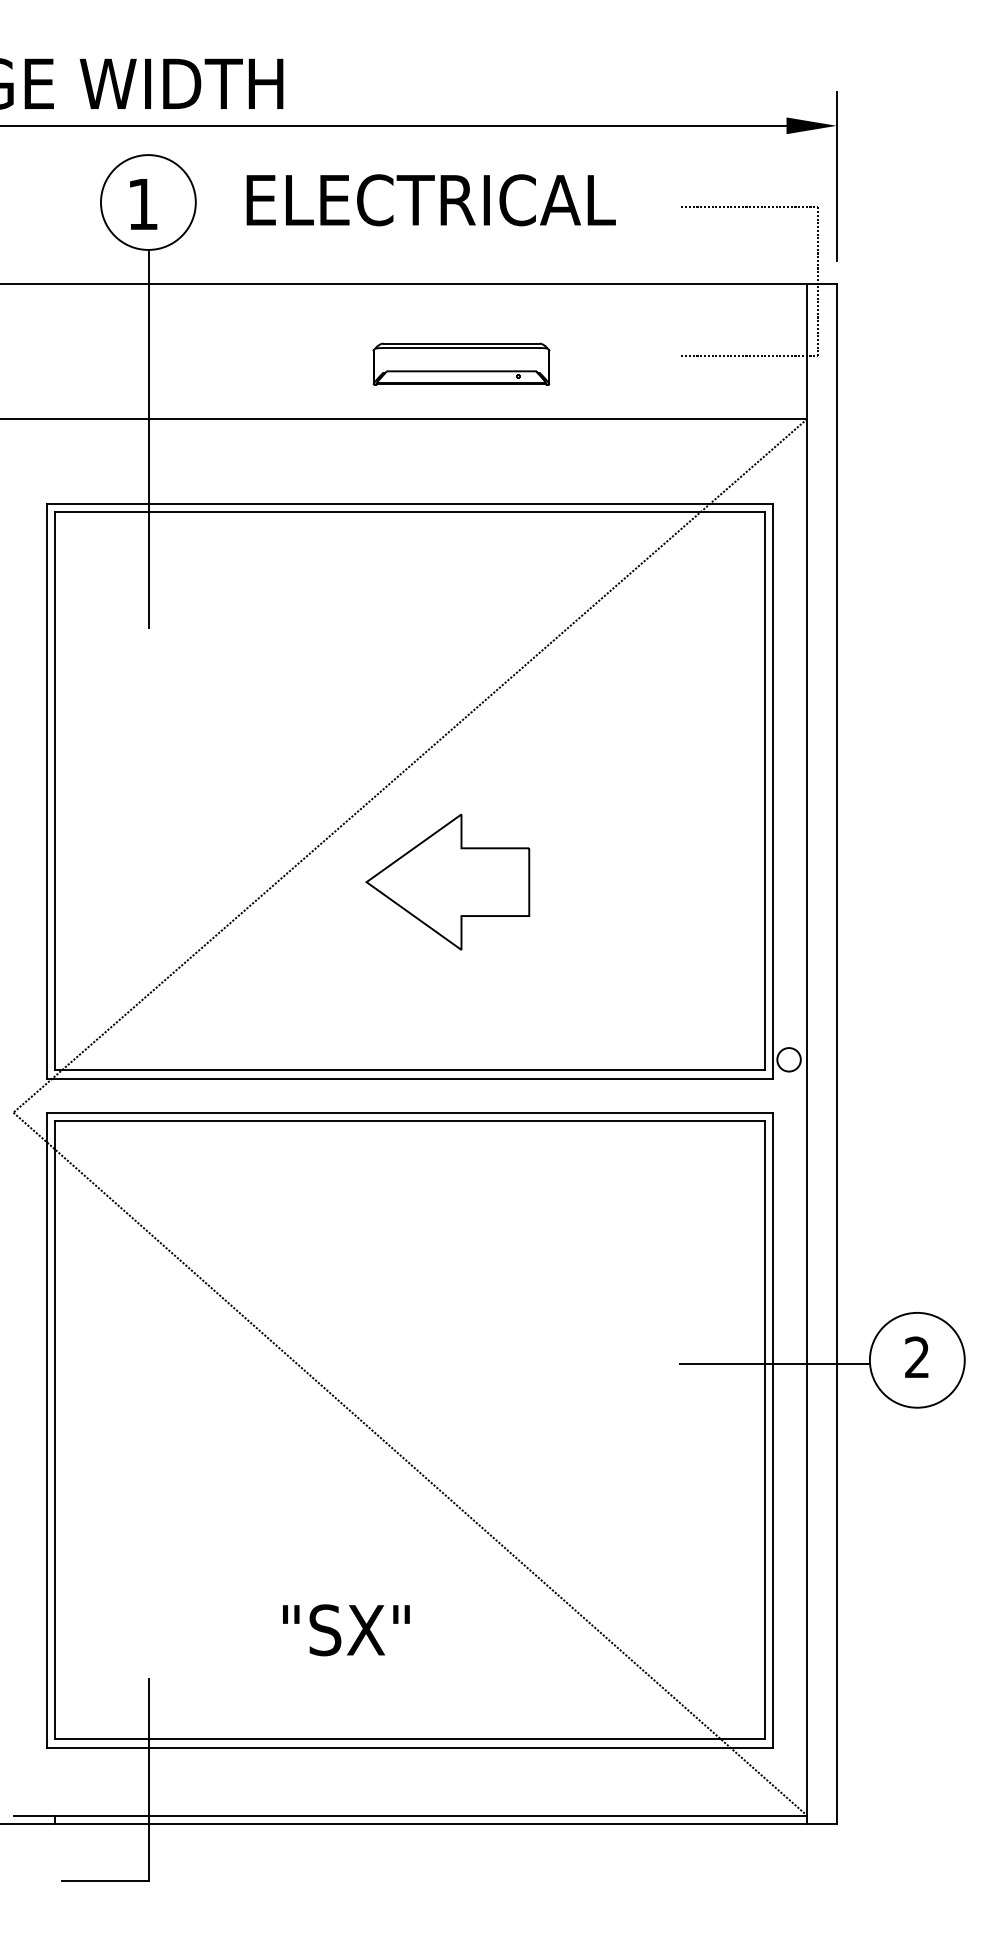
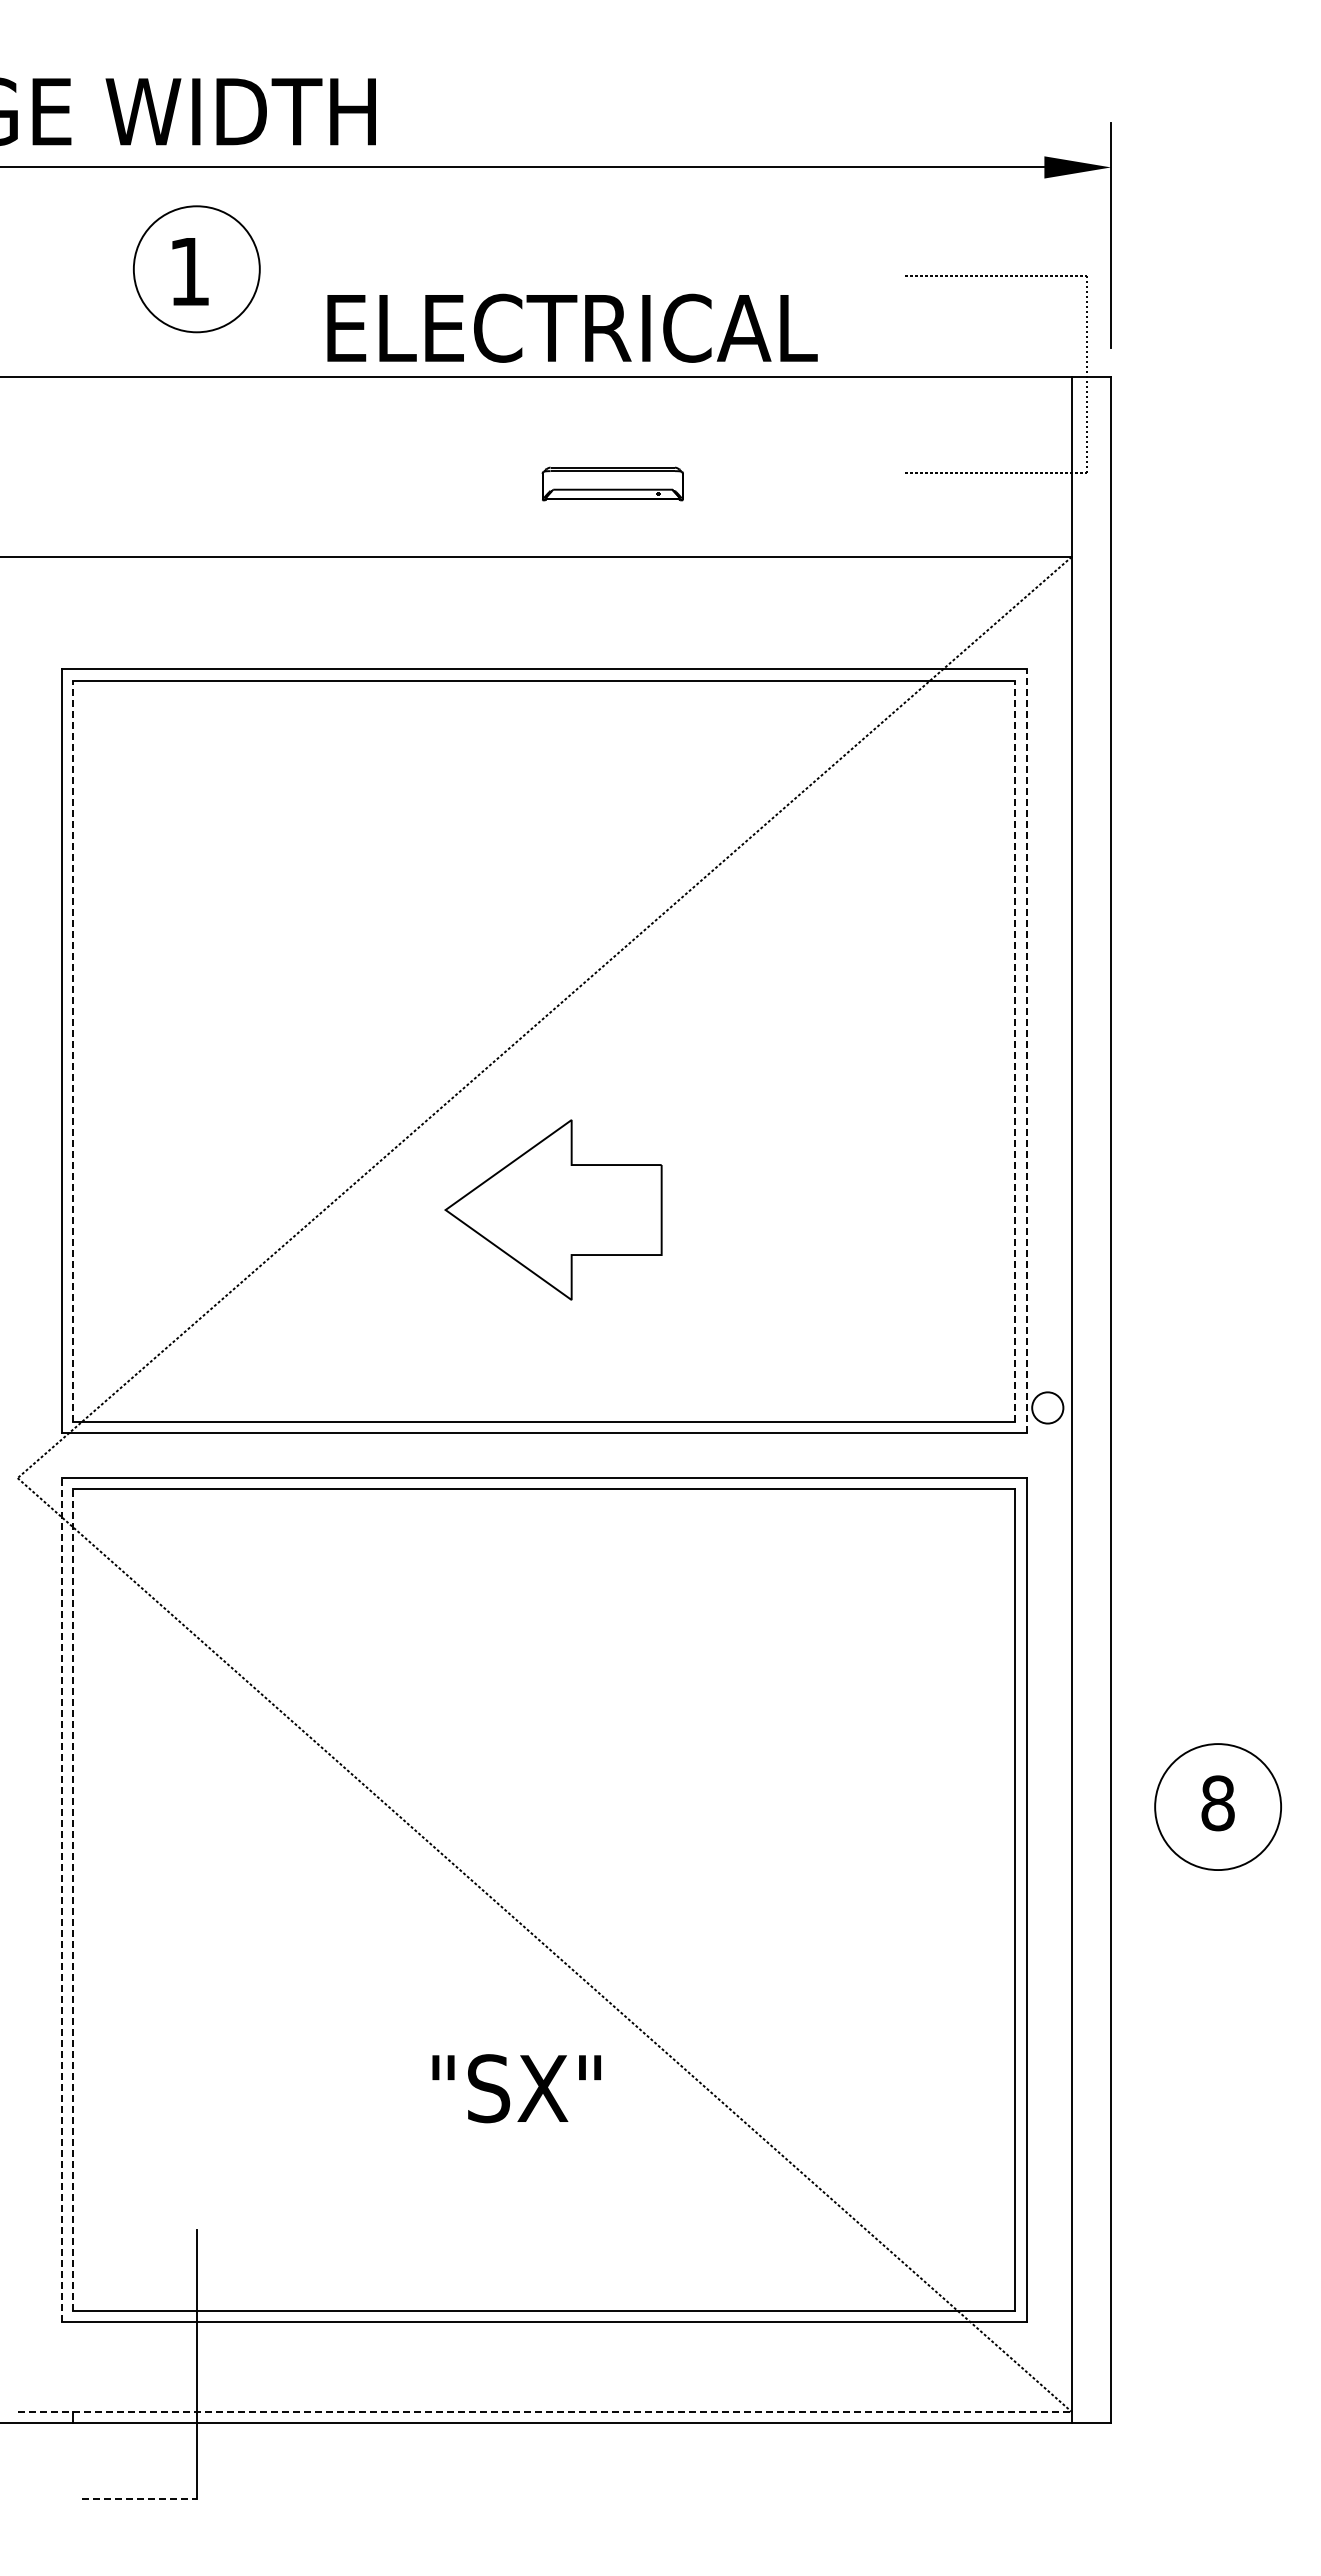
text: (431, 199) -> (572, 327), moved
part: (461, 363) -> (612, 483), size x0.6
line: (148, 439) -> (197, 583), removed
line: (55, 791) -> (73, 1051), solid -> dashed
line: (764, 791) -> (1015, 1051), solid -> dashed
line: (773, 791) -> (1026, 1051), solid -> dashed
part: (447, 881) -> (553, 1209), moved
text: (916, 1357) -> (1217, 1803), 2 -> 8
line: (774, 1363) -> (1028, 1811), removed
line: (47, 1430) -> (62, 1900), solid -> dashed
line: (55, 1430) -> (73, 1900), solid -> dashed
text: (346, 1630) -> (516, 2088), moved
line: (410, 1815) -> (545, 2411), solid -> dashed
line: (105, 1880) -> (139, 2498), solid -> dashed

